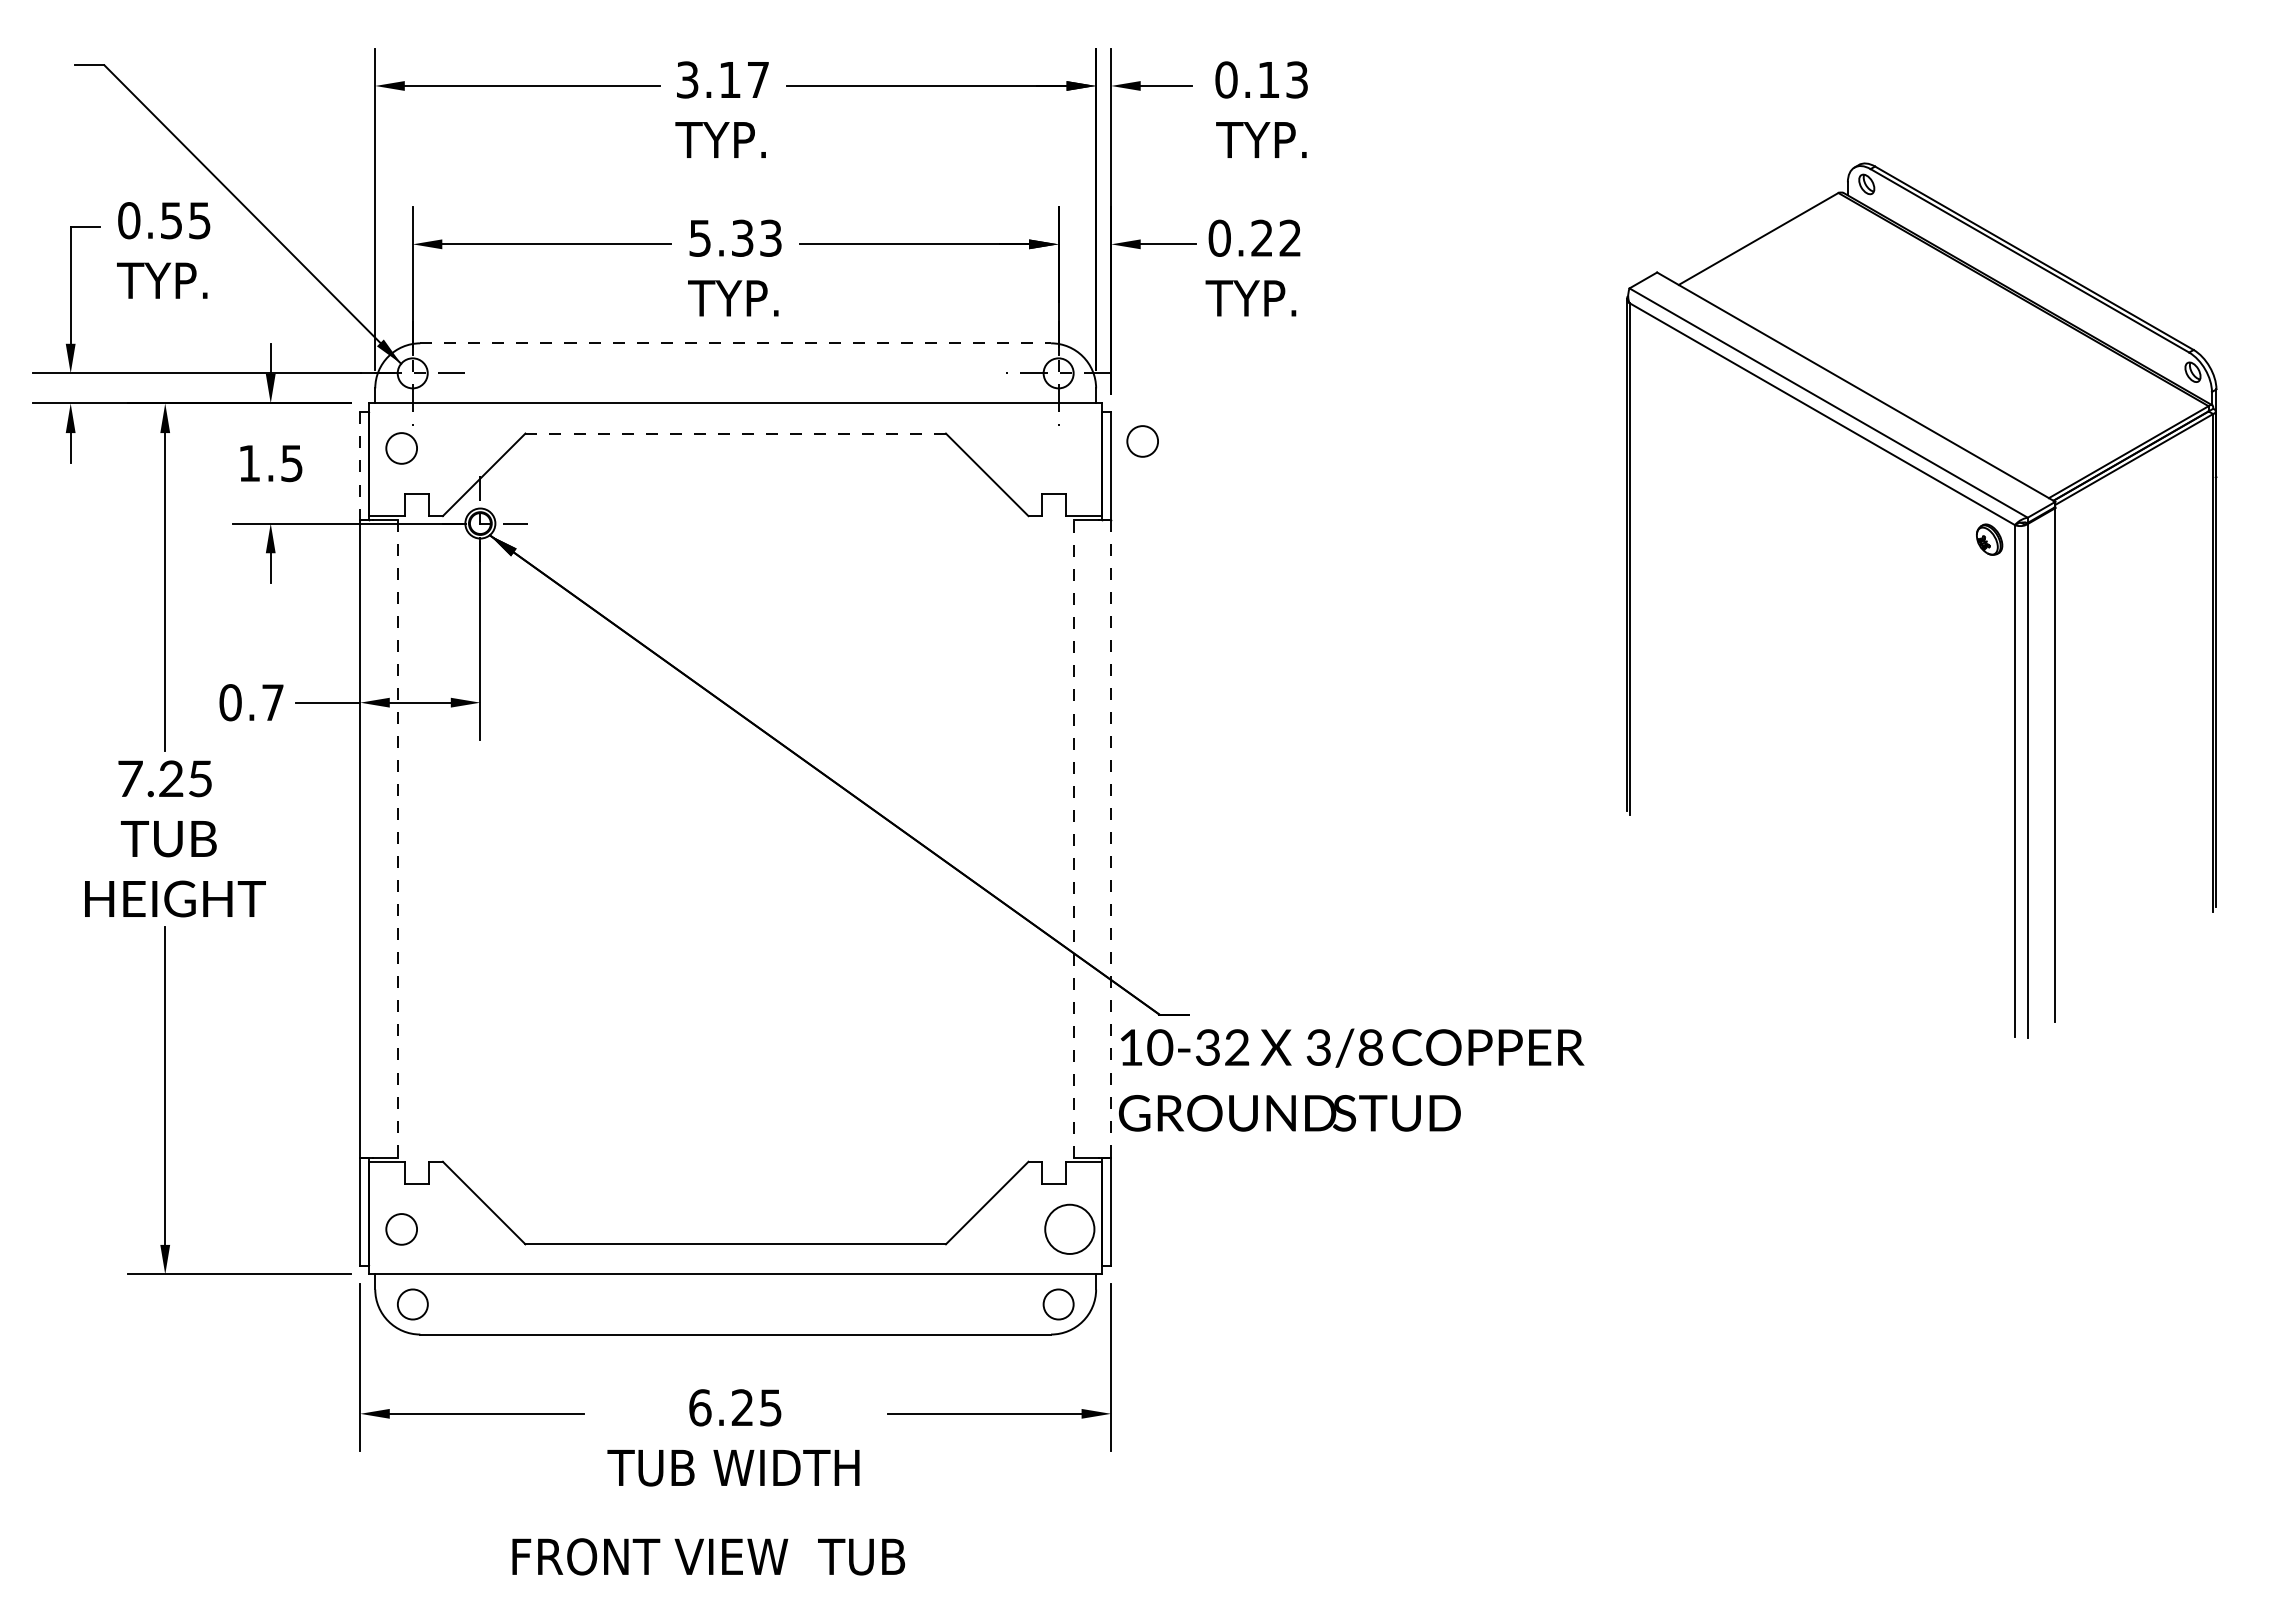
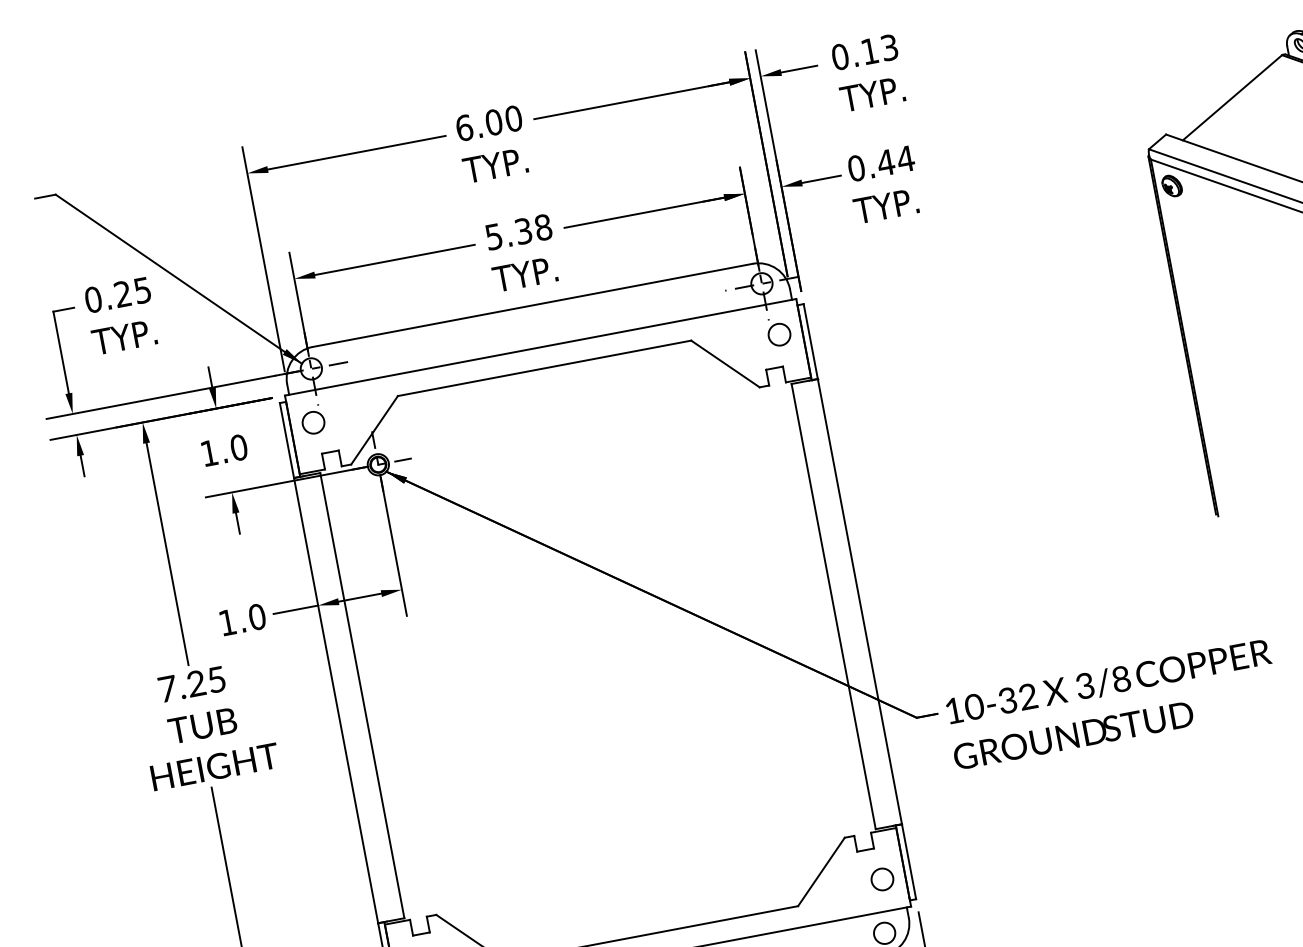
text: (722, 79) -> (488, 123), 3.17 -> 6.00
text: (170, 220) -> (122, 294), 0.55 -> 0.25
text: (771, 237) -> (543, 226), 5.33 -> 5.38
text: (1276, 237) -> (895, 160), 0.22 -> 0.44
line: (736, 343) -> (533, 305), dashed -> solid
part: (1651, 345) -> (1171, 186), added
line: (736, 433) -> (545, 368), dashed -> solid
circle: (1142, 441) -> (779, 334), moved
text: (292, 463) -> (239, 447), 1.5 -> 1.0
line: (360, 466) -> (287, 440), dashed -> solid
text: (251, 702) -> (242, 619), 0.7 -> 1.0
line: (1073, 838) -> (833, 606), dashed -> solid
line: (397, 839) -> (362, 696), dashed -> solid
line: (1111, 839) -> (860, 601), dashed -> solid
text: (1351, 1079) -> (1112, 703), moved
circle: (1069, 1229) -> (882, 879), size x0.62

